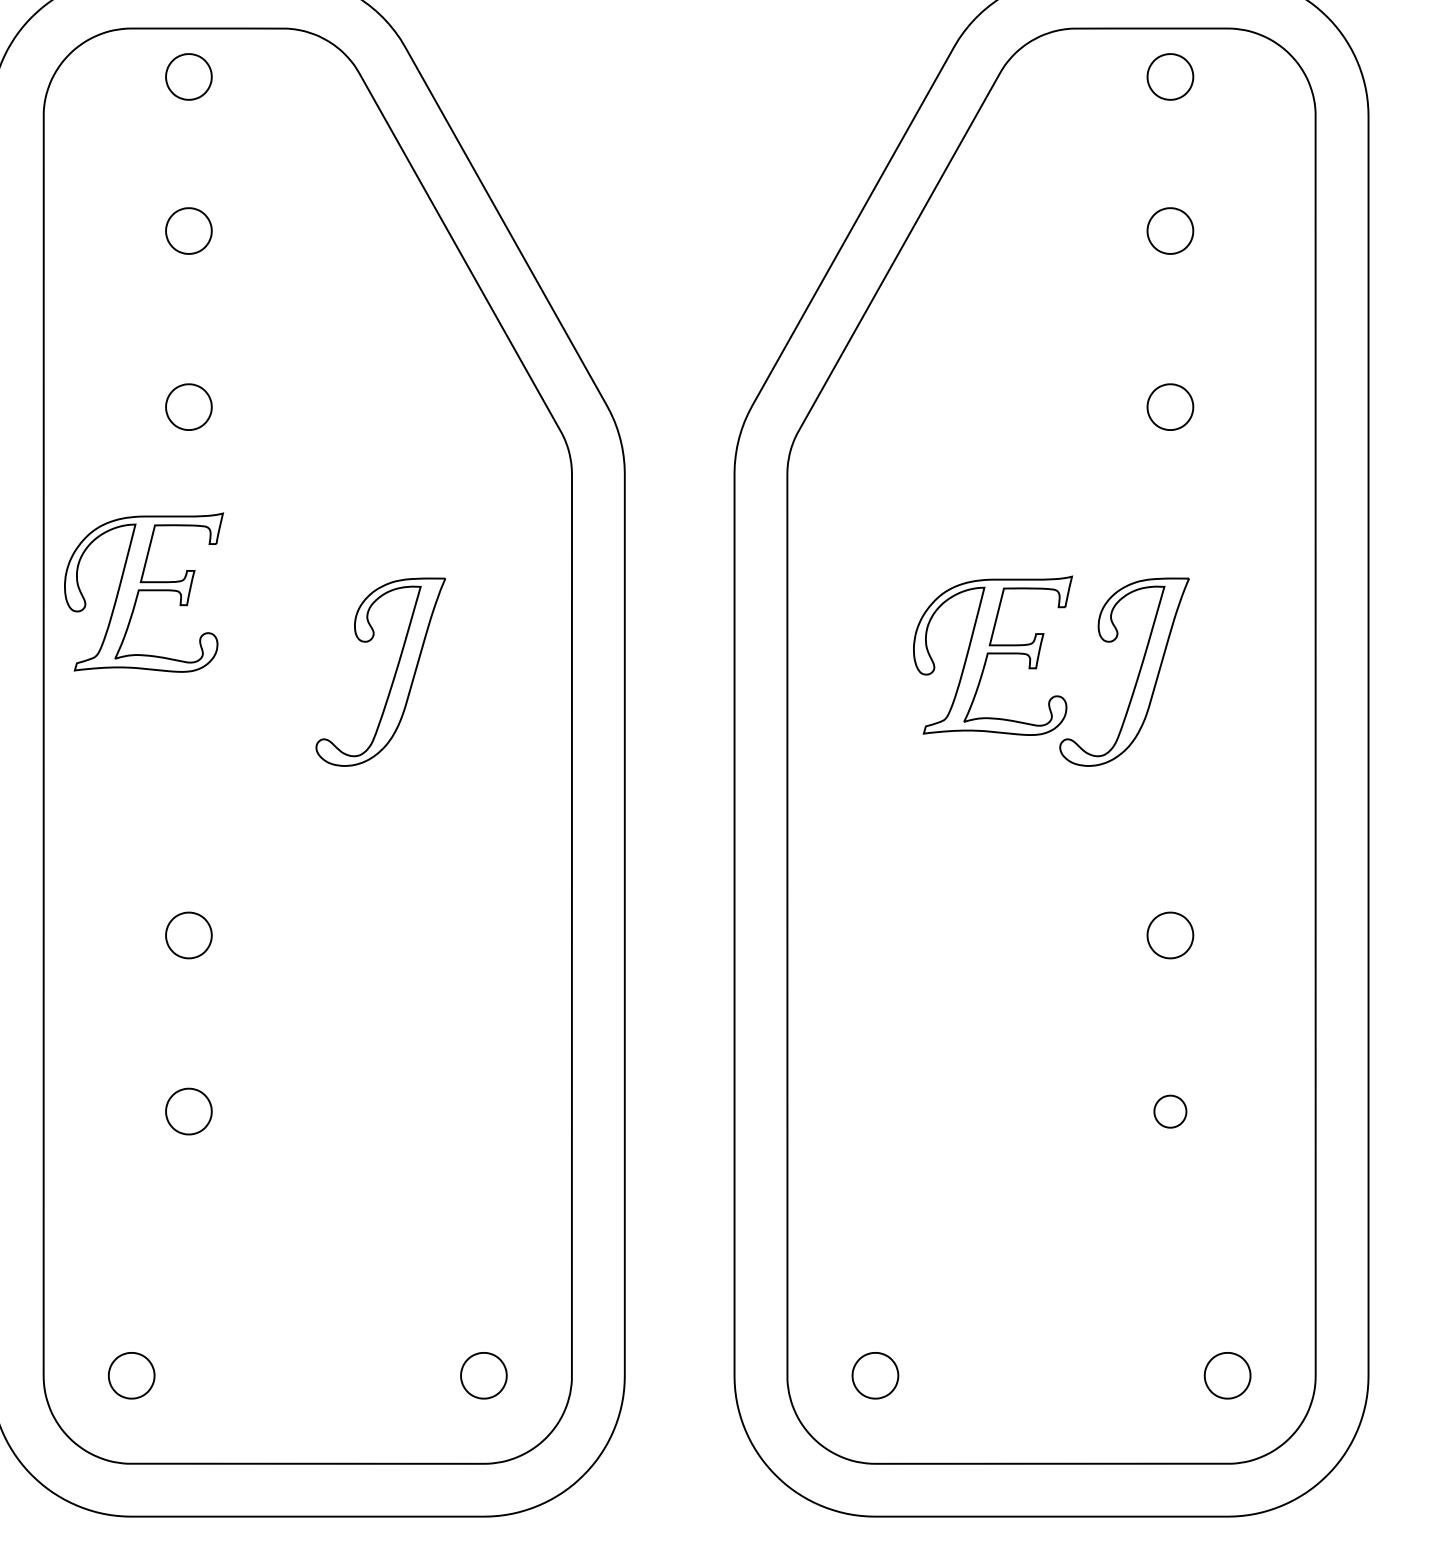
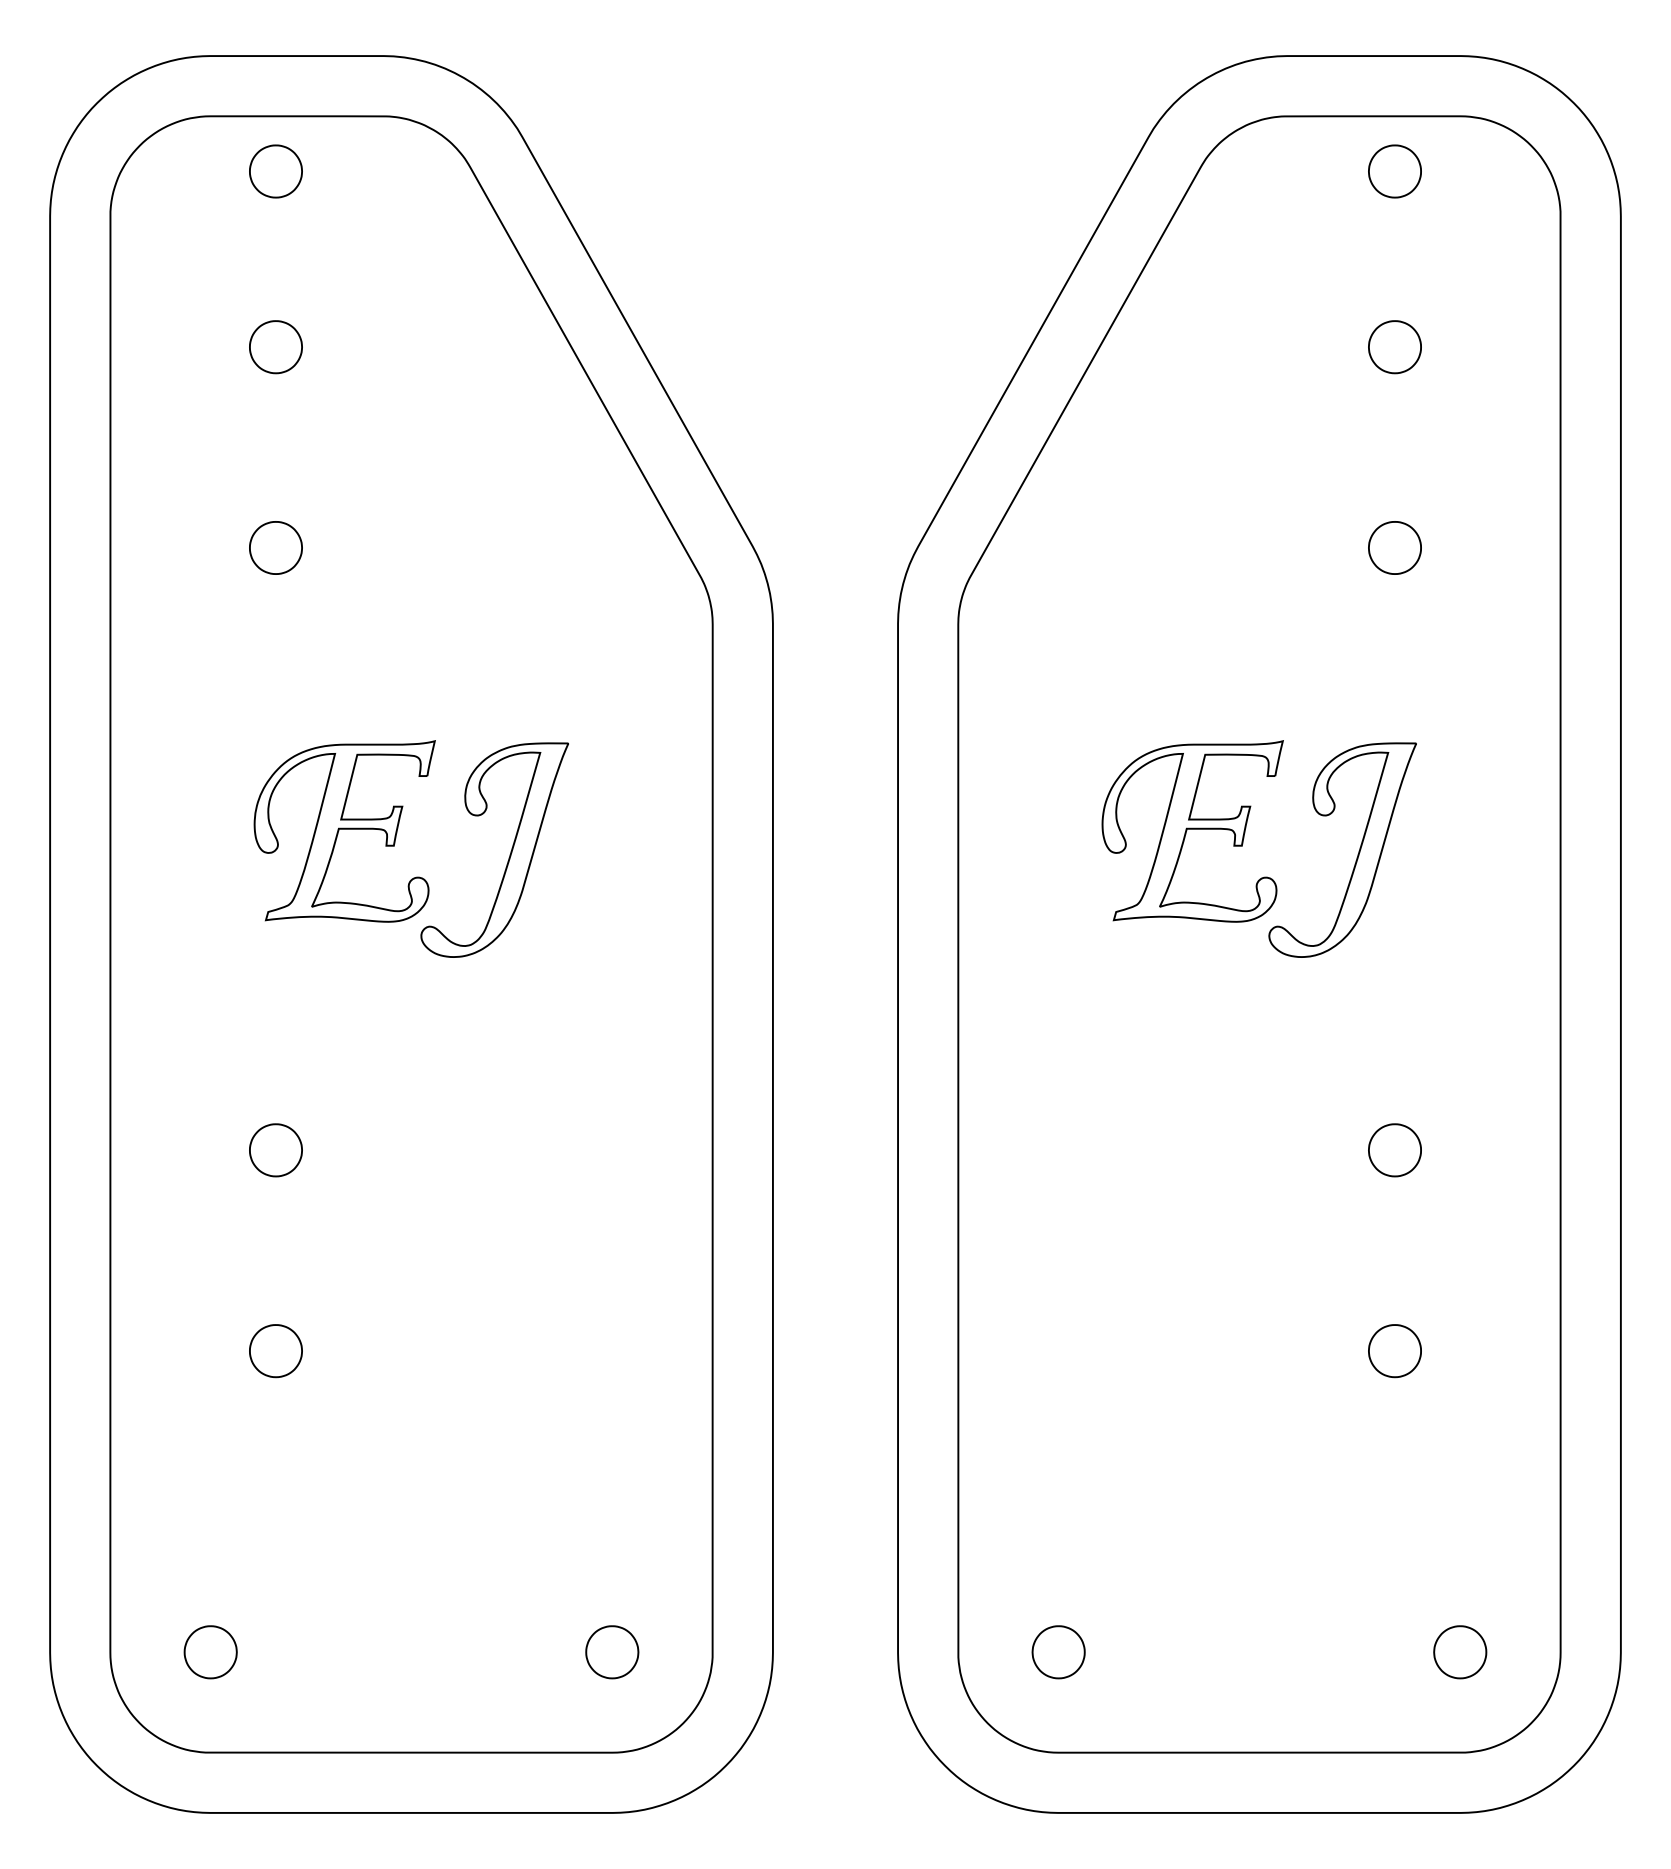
part: (143, 592) -> (344, 831), moved
part: (1169, 1111) -> (1394, 1351), size x1.43

